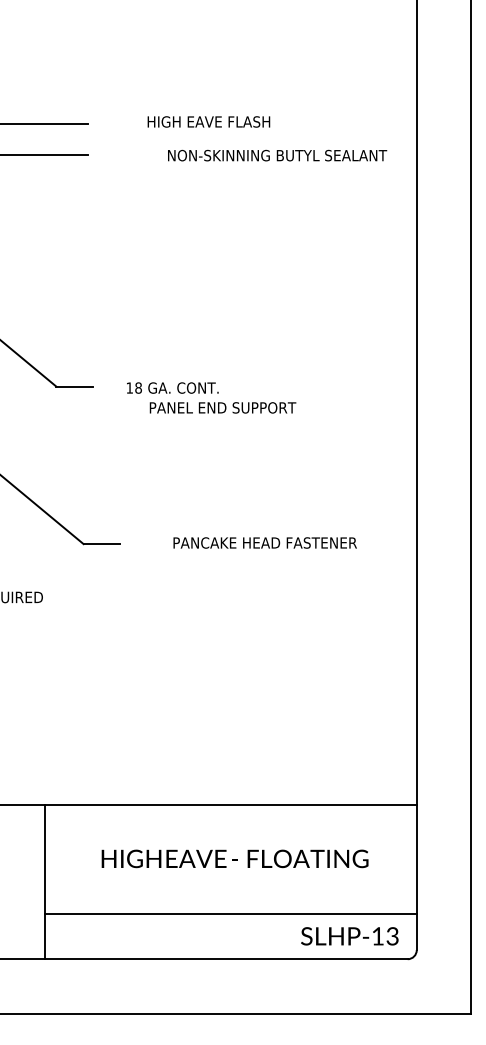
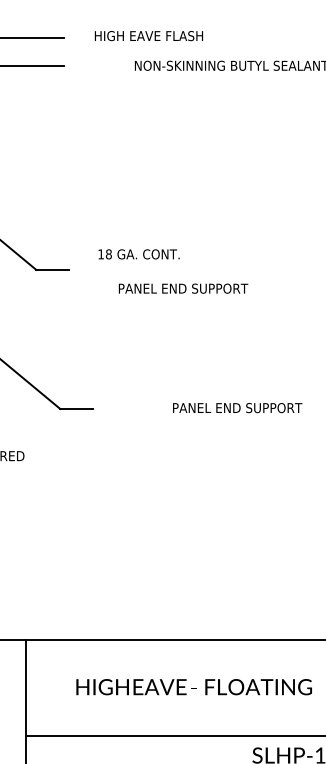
text: (208, 121) -> (148, 35), moved
text: (172, 387) -> (138, 253), moved
text: (265, 542) -> (221, 407), PANCAKE HEAD FASTENER -> PANEL END SUPPORT

